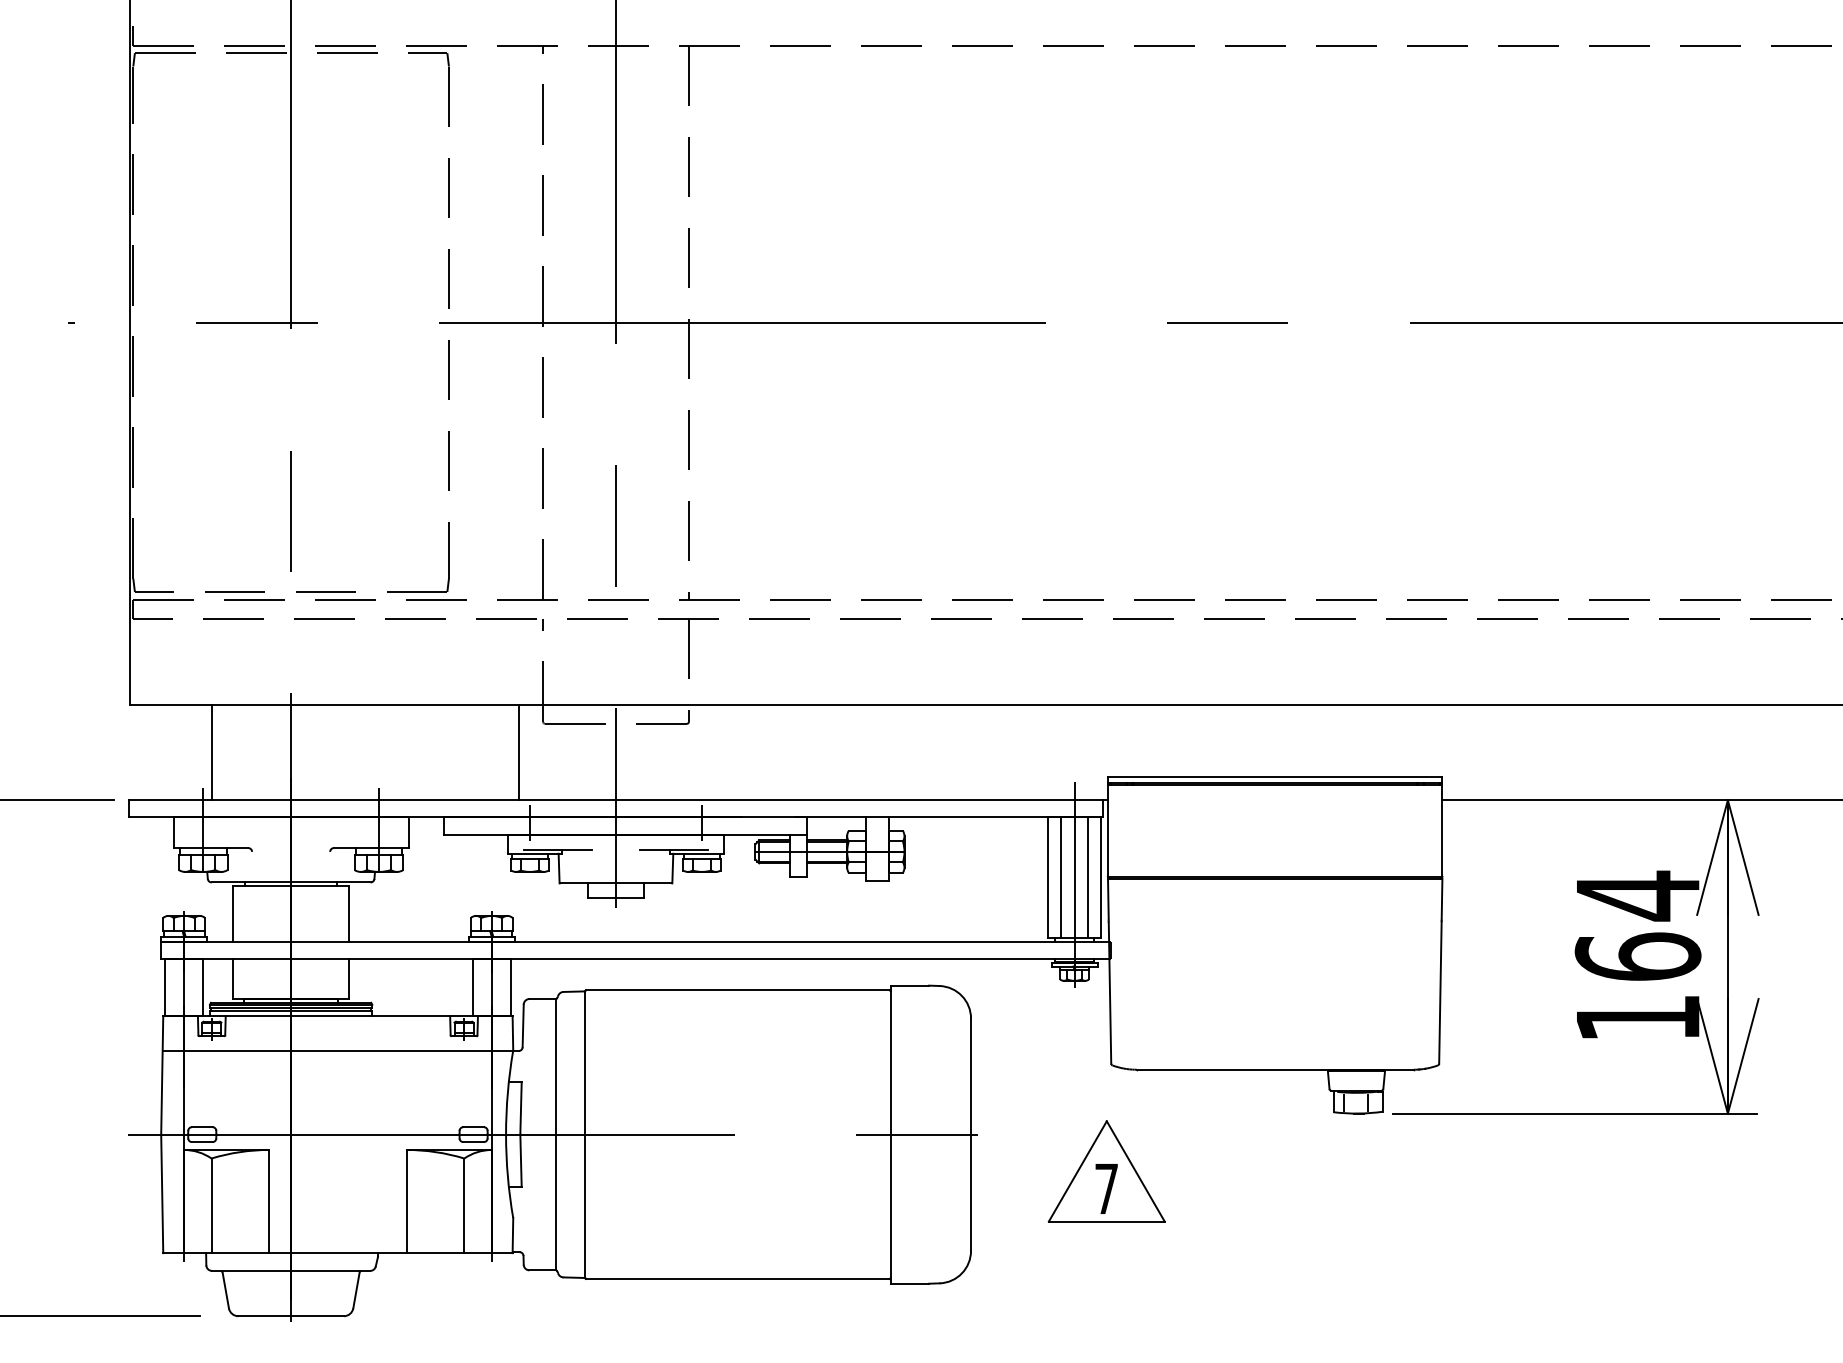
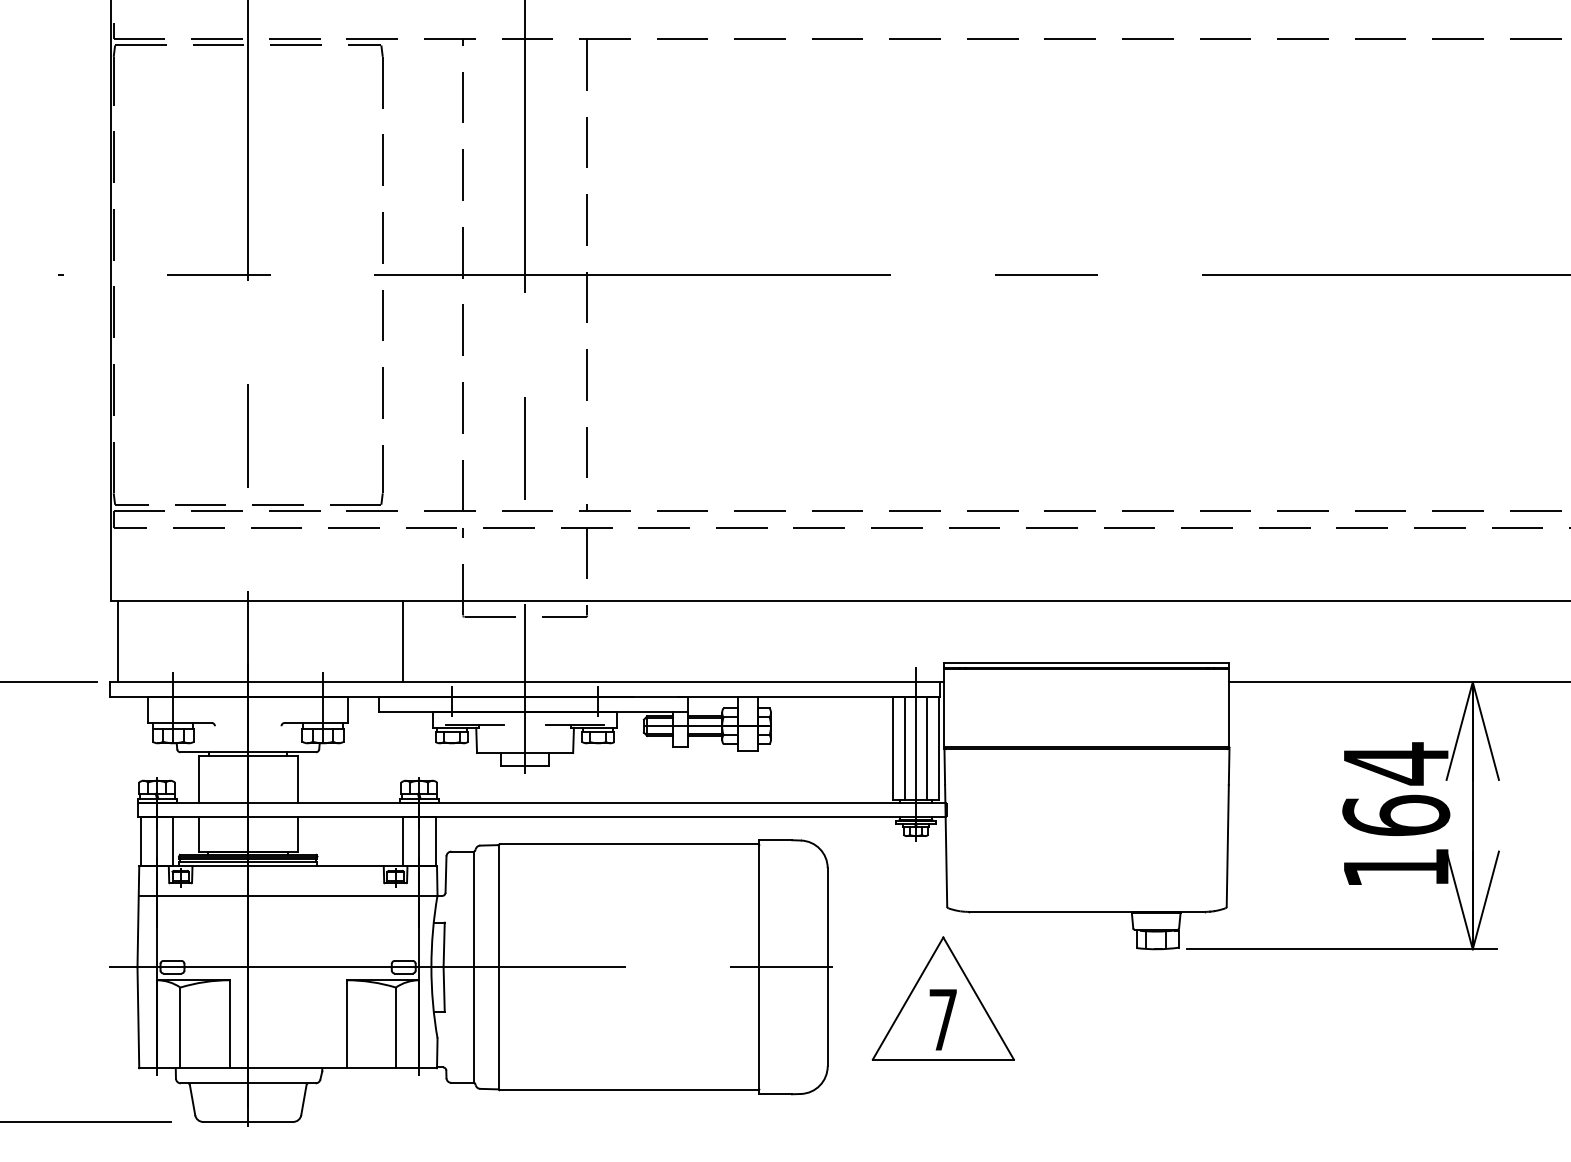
line: (212, 752) -> (118, 641), moved
line: (518, 752) -> (402, 641), moved
part: (1106, 1171) -> (943, 998), size x1.43

